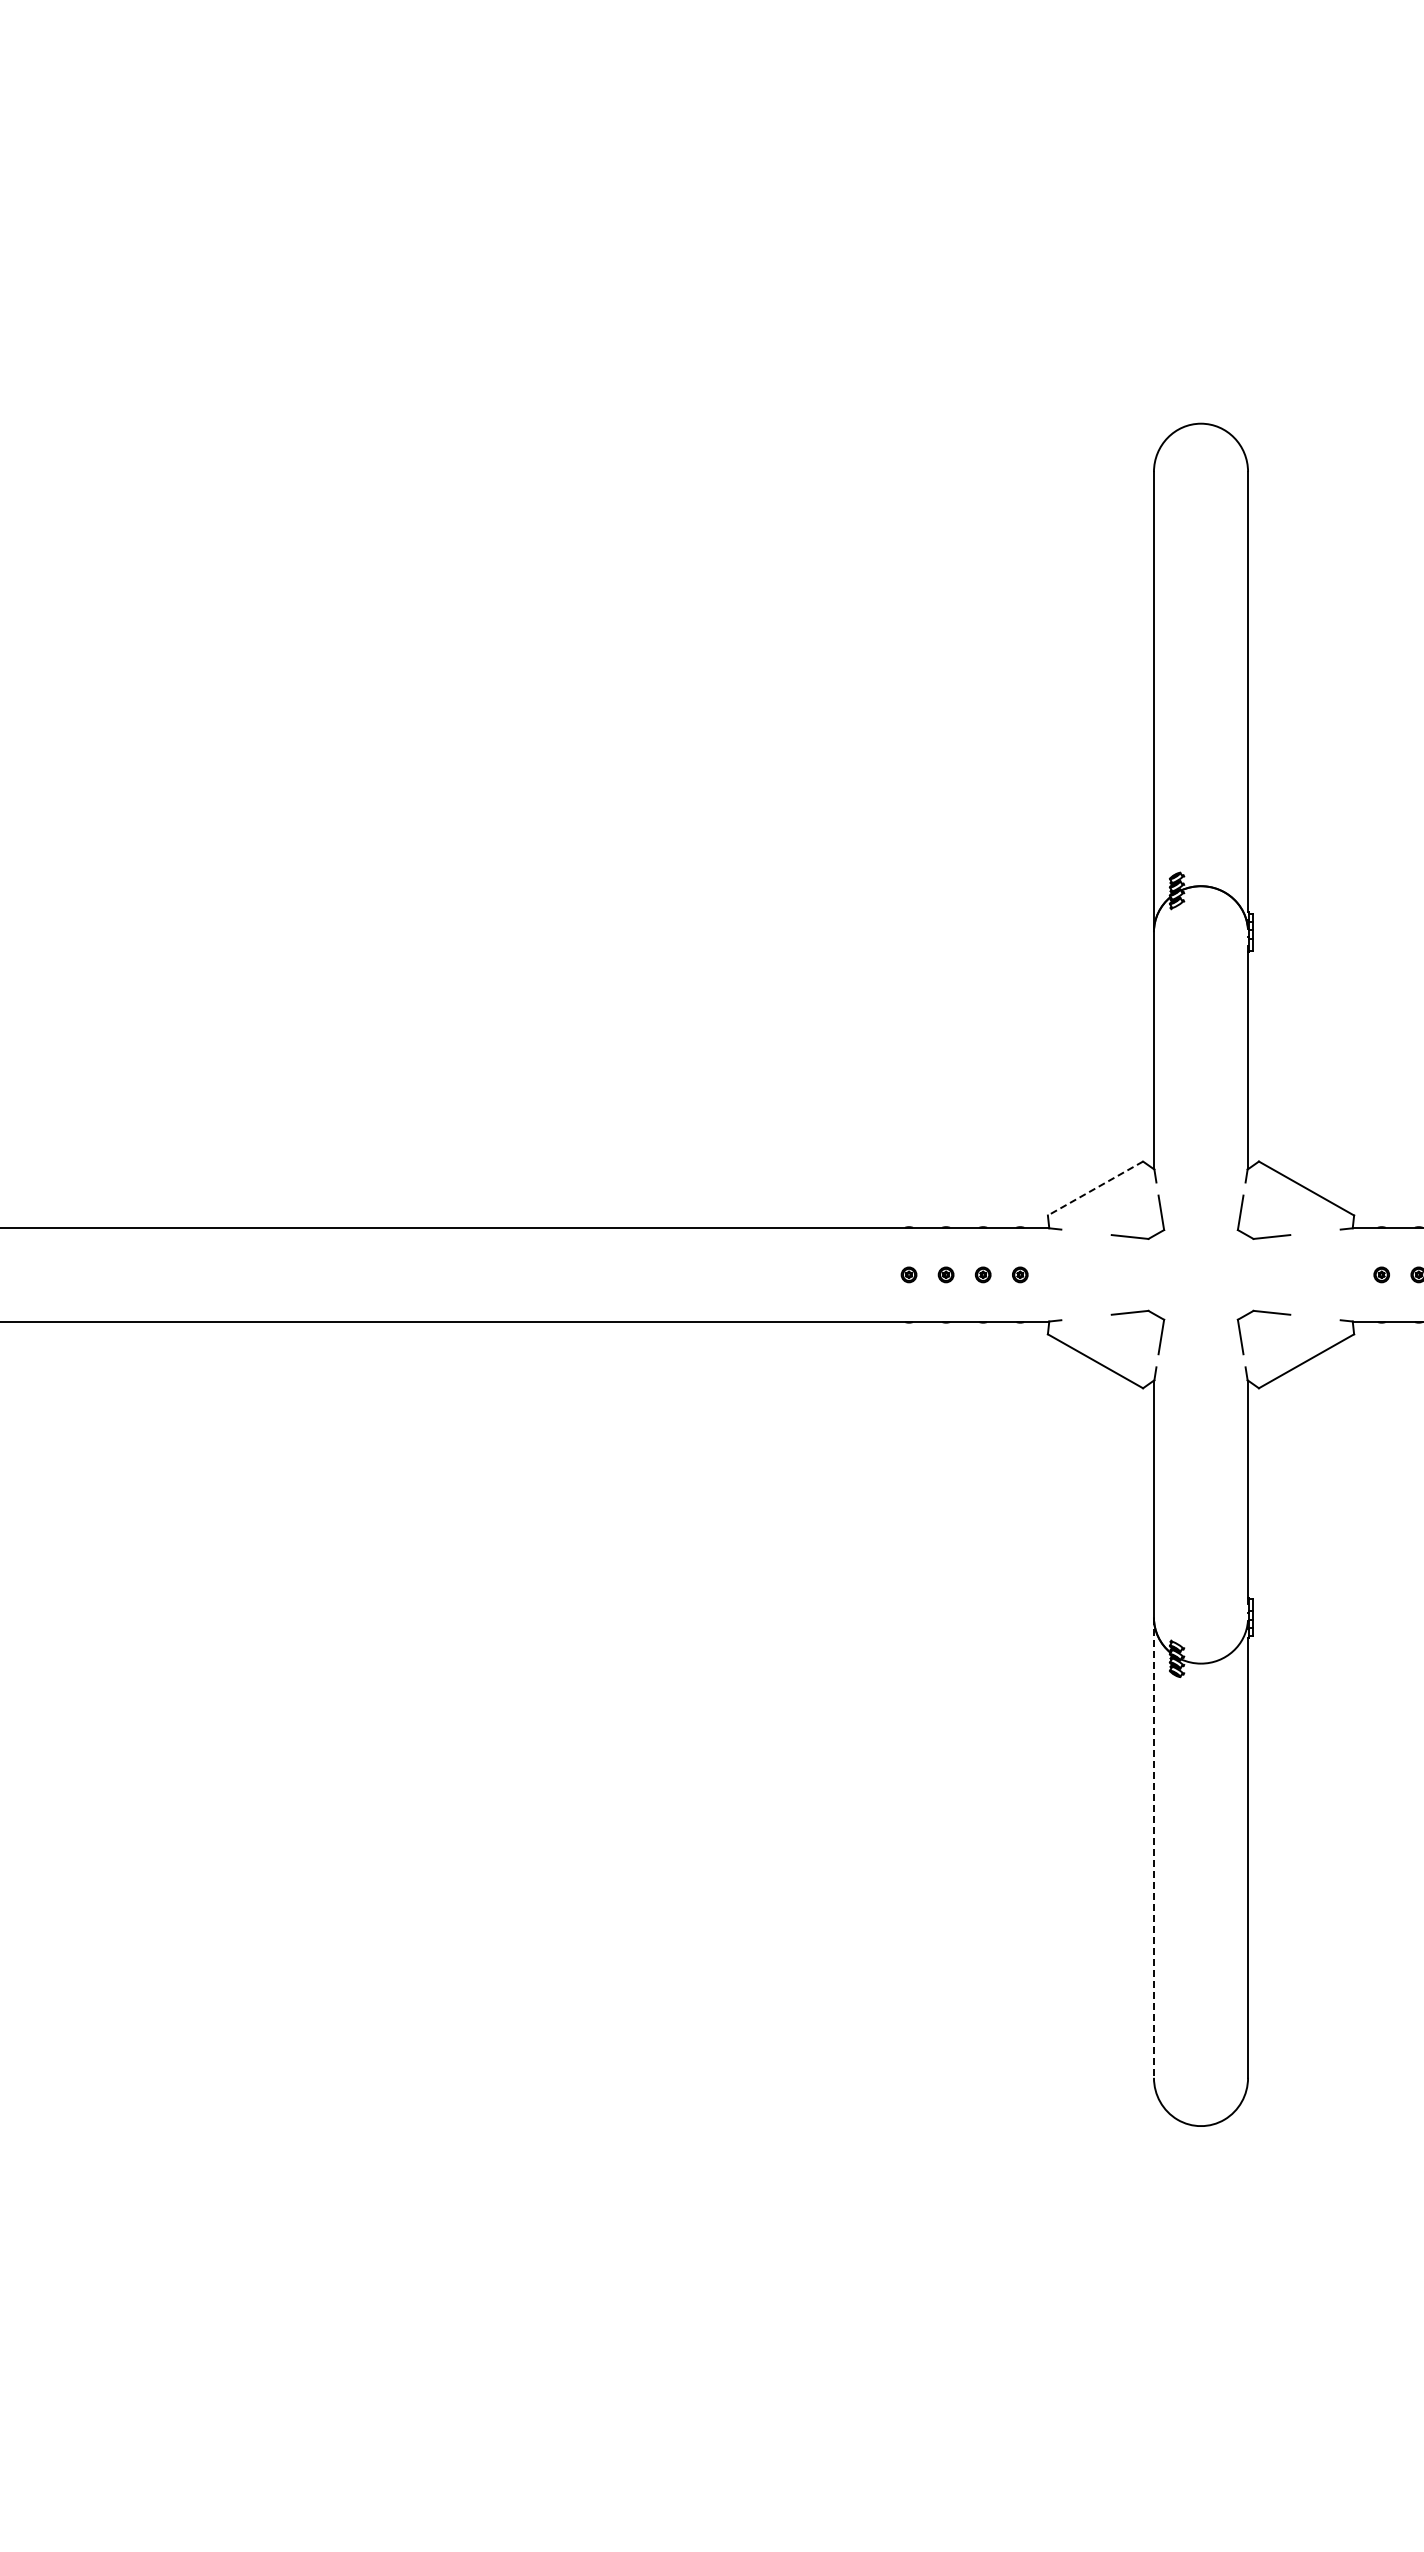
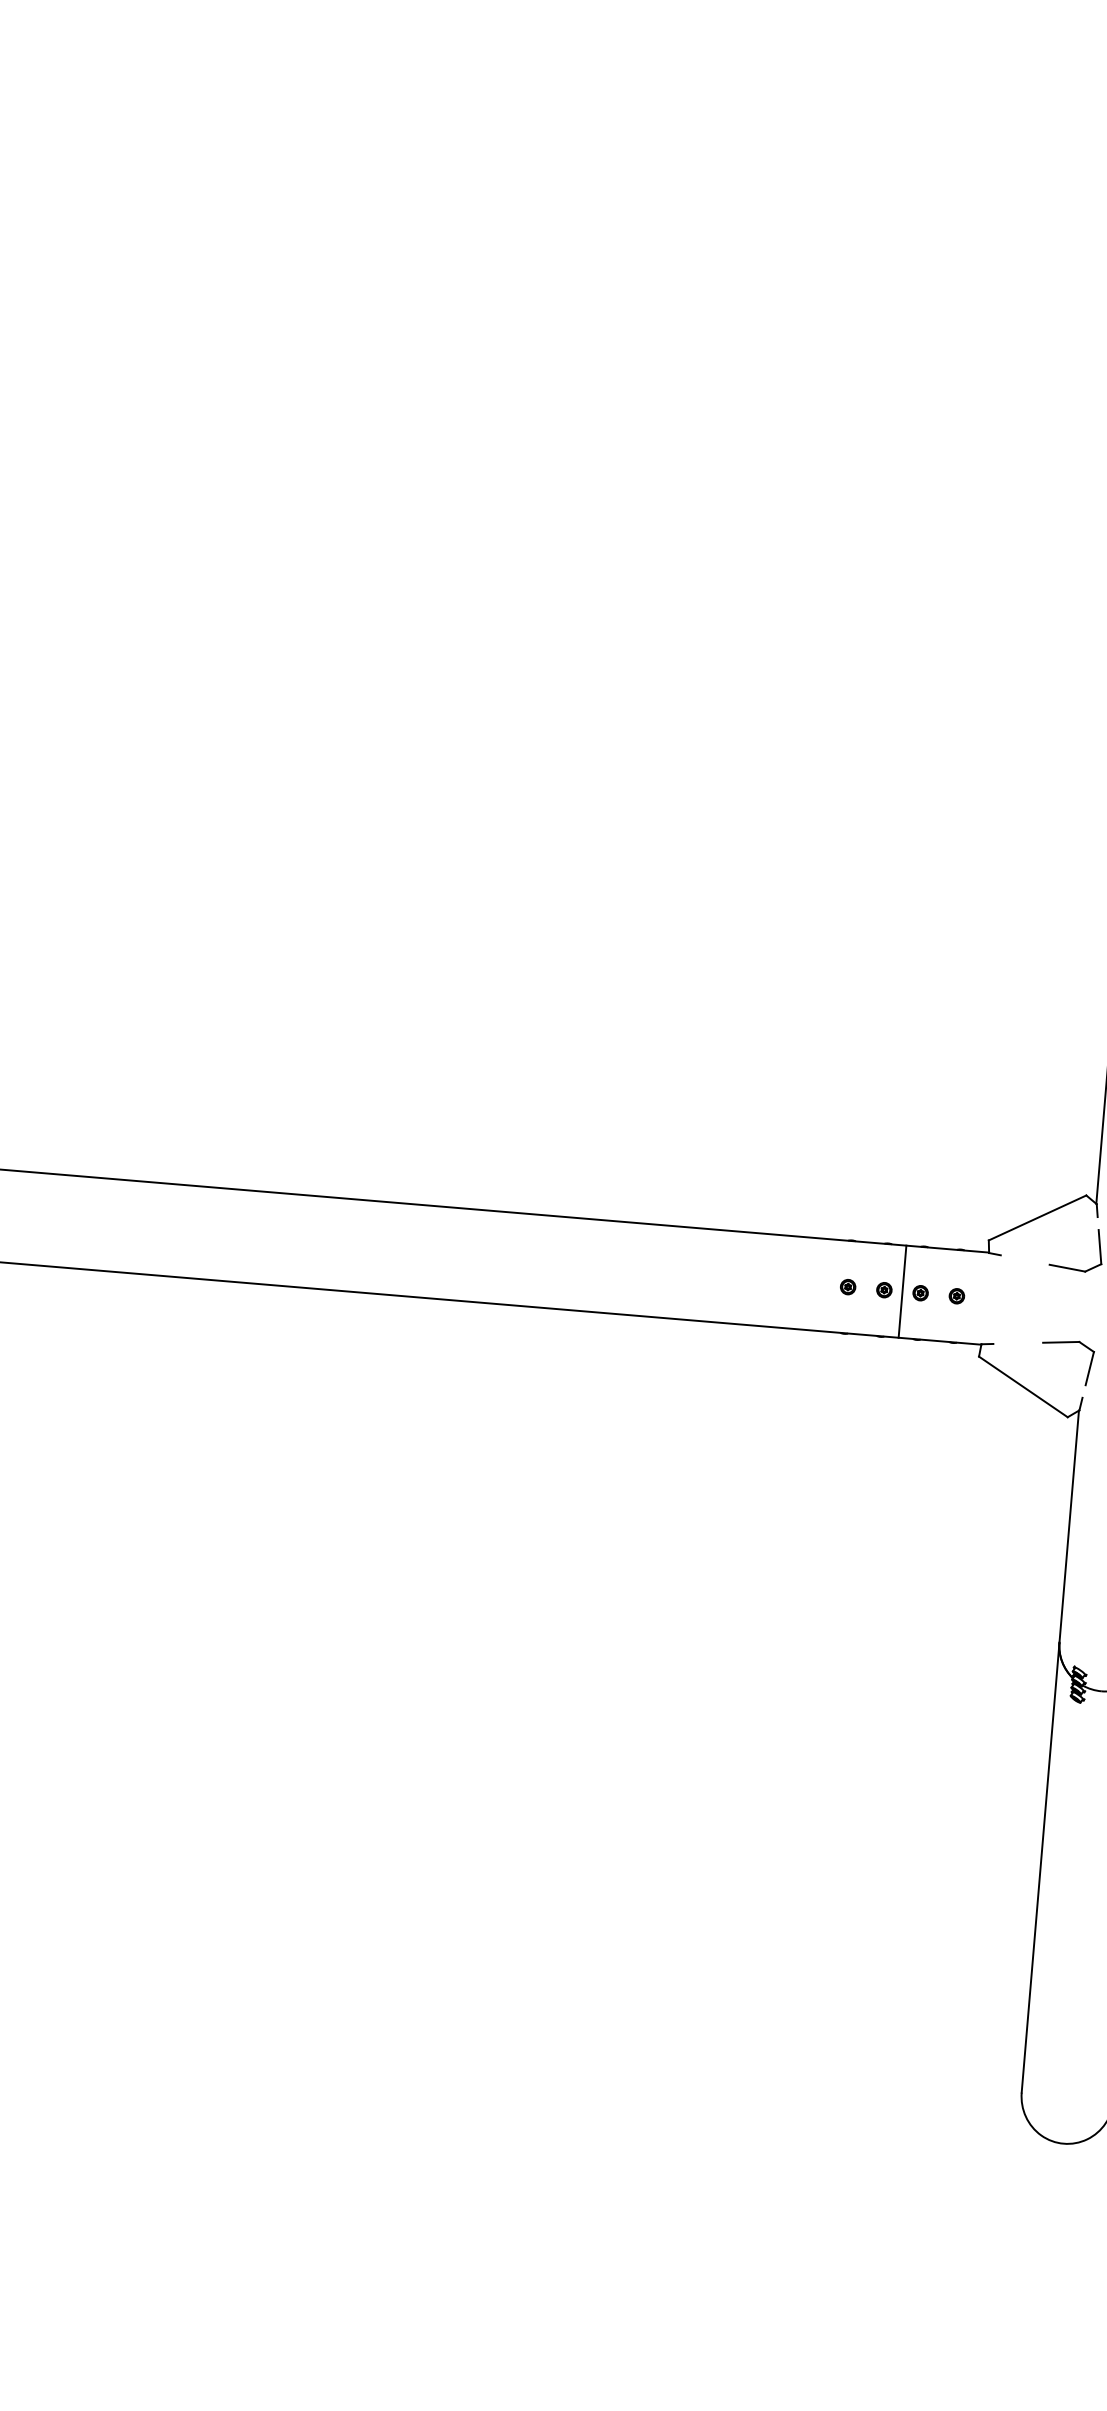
line: (1095, 1188) -> (1037, 1217), dashed -> solid
line: (964, 1274) -> (902, 1291), added
line: (1153, 1848) -> (1040, 1868), dashed -> solid

